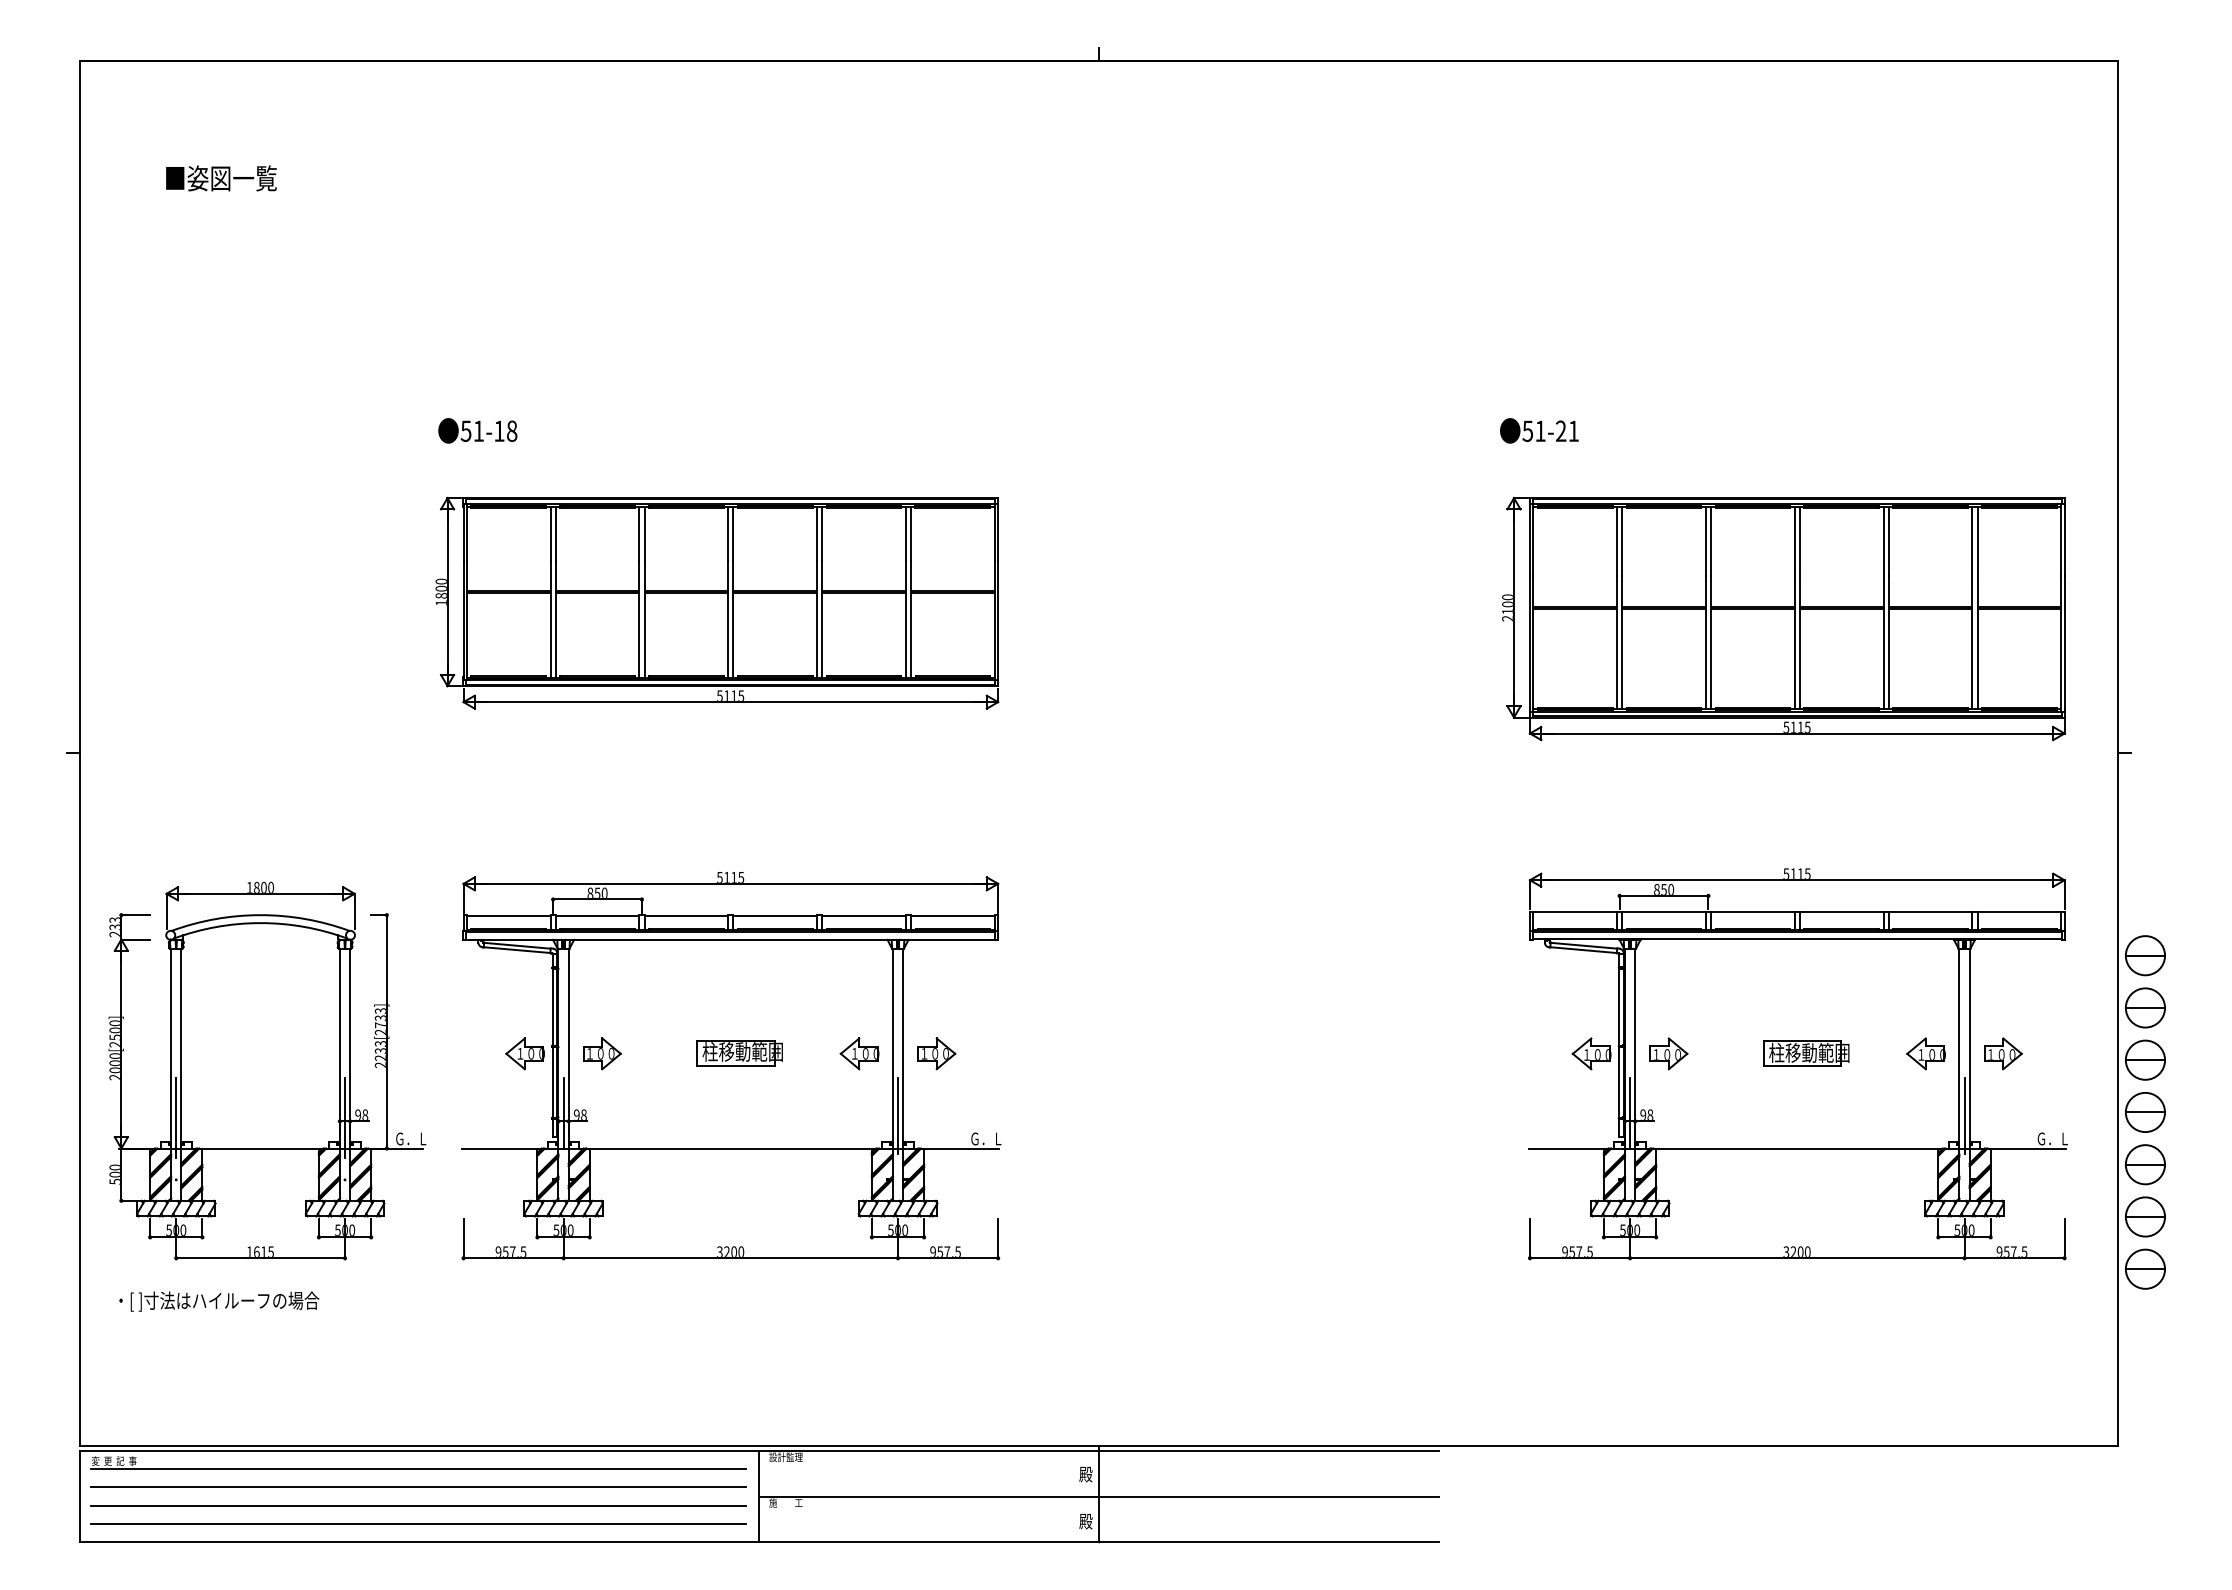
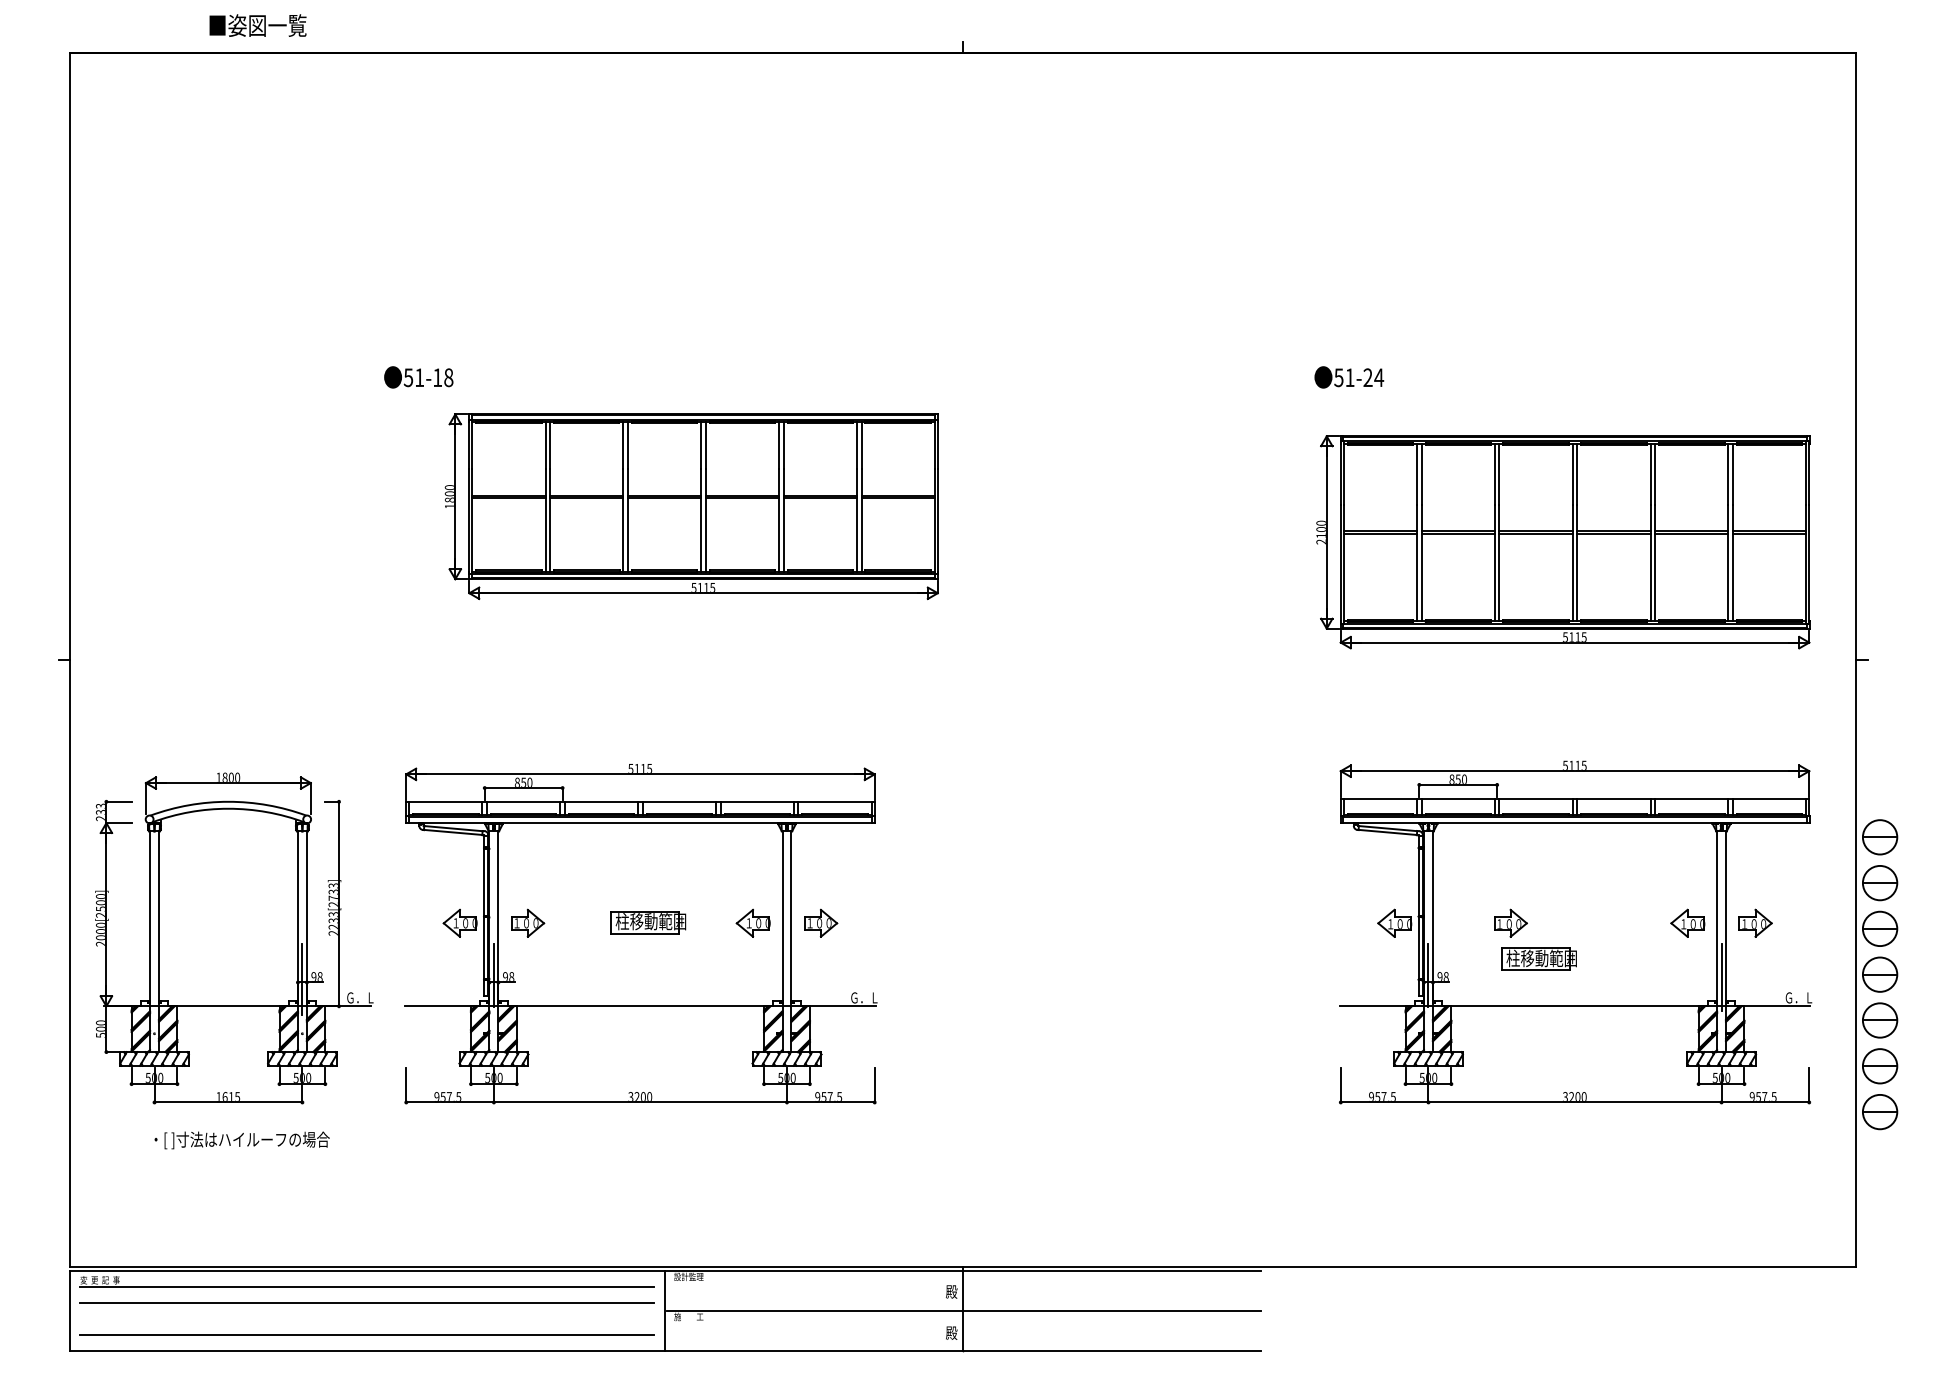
text: (221, 178) -> (258, 25), moved
text: (1573, 430) -> (1378, 377), 51-21 -> 51-24
part: (717, 602) -> (691, 505), moved
part: (1668, 1053) -> (1510, 923), moved
part: (1806, 1053) -> (1539, 958), moved
line: (898, 1115) -> (787, 977), removed
line: (176, 1117) -> (154, 979), removed
text: (219, 1301) -> (242, 1140), moved
line: (418, 1505) -> (366, 1319), removed

